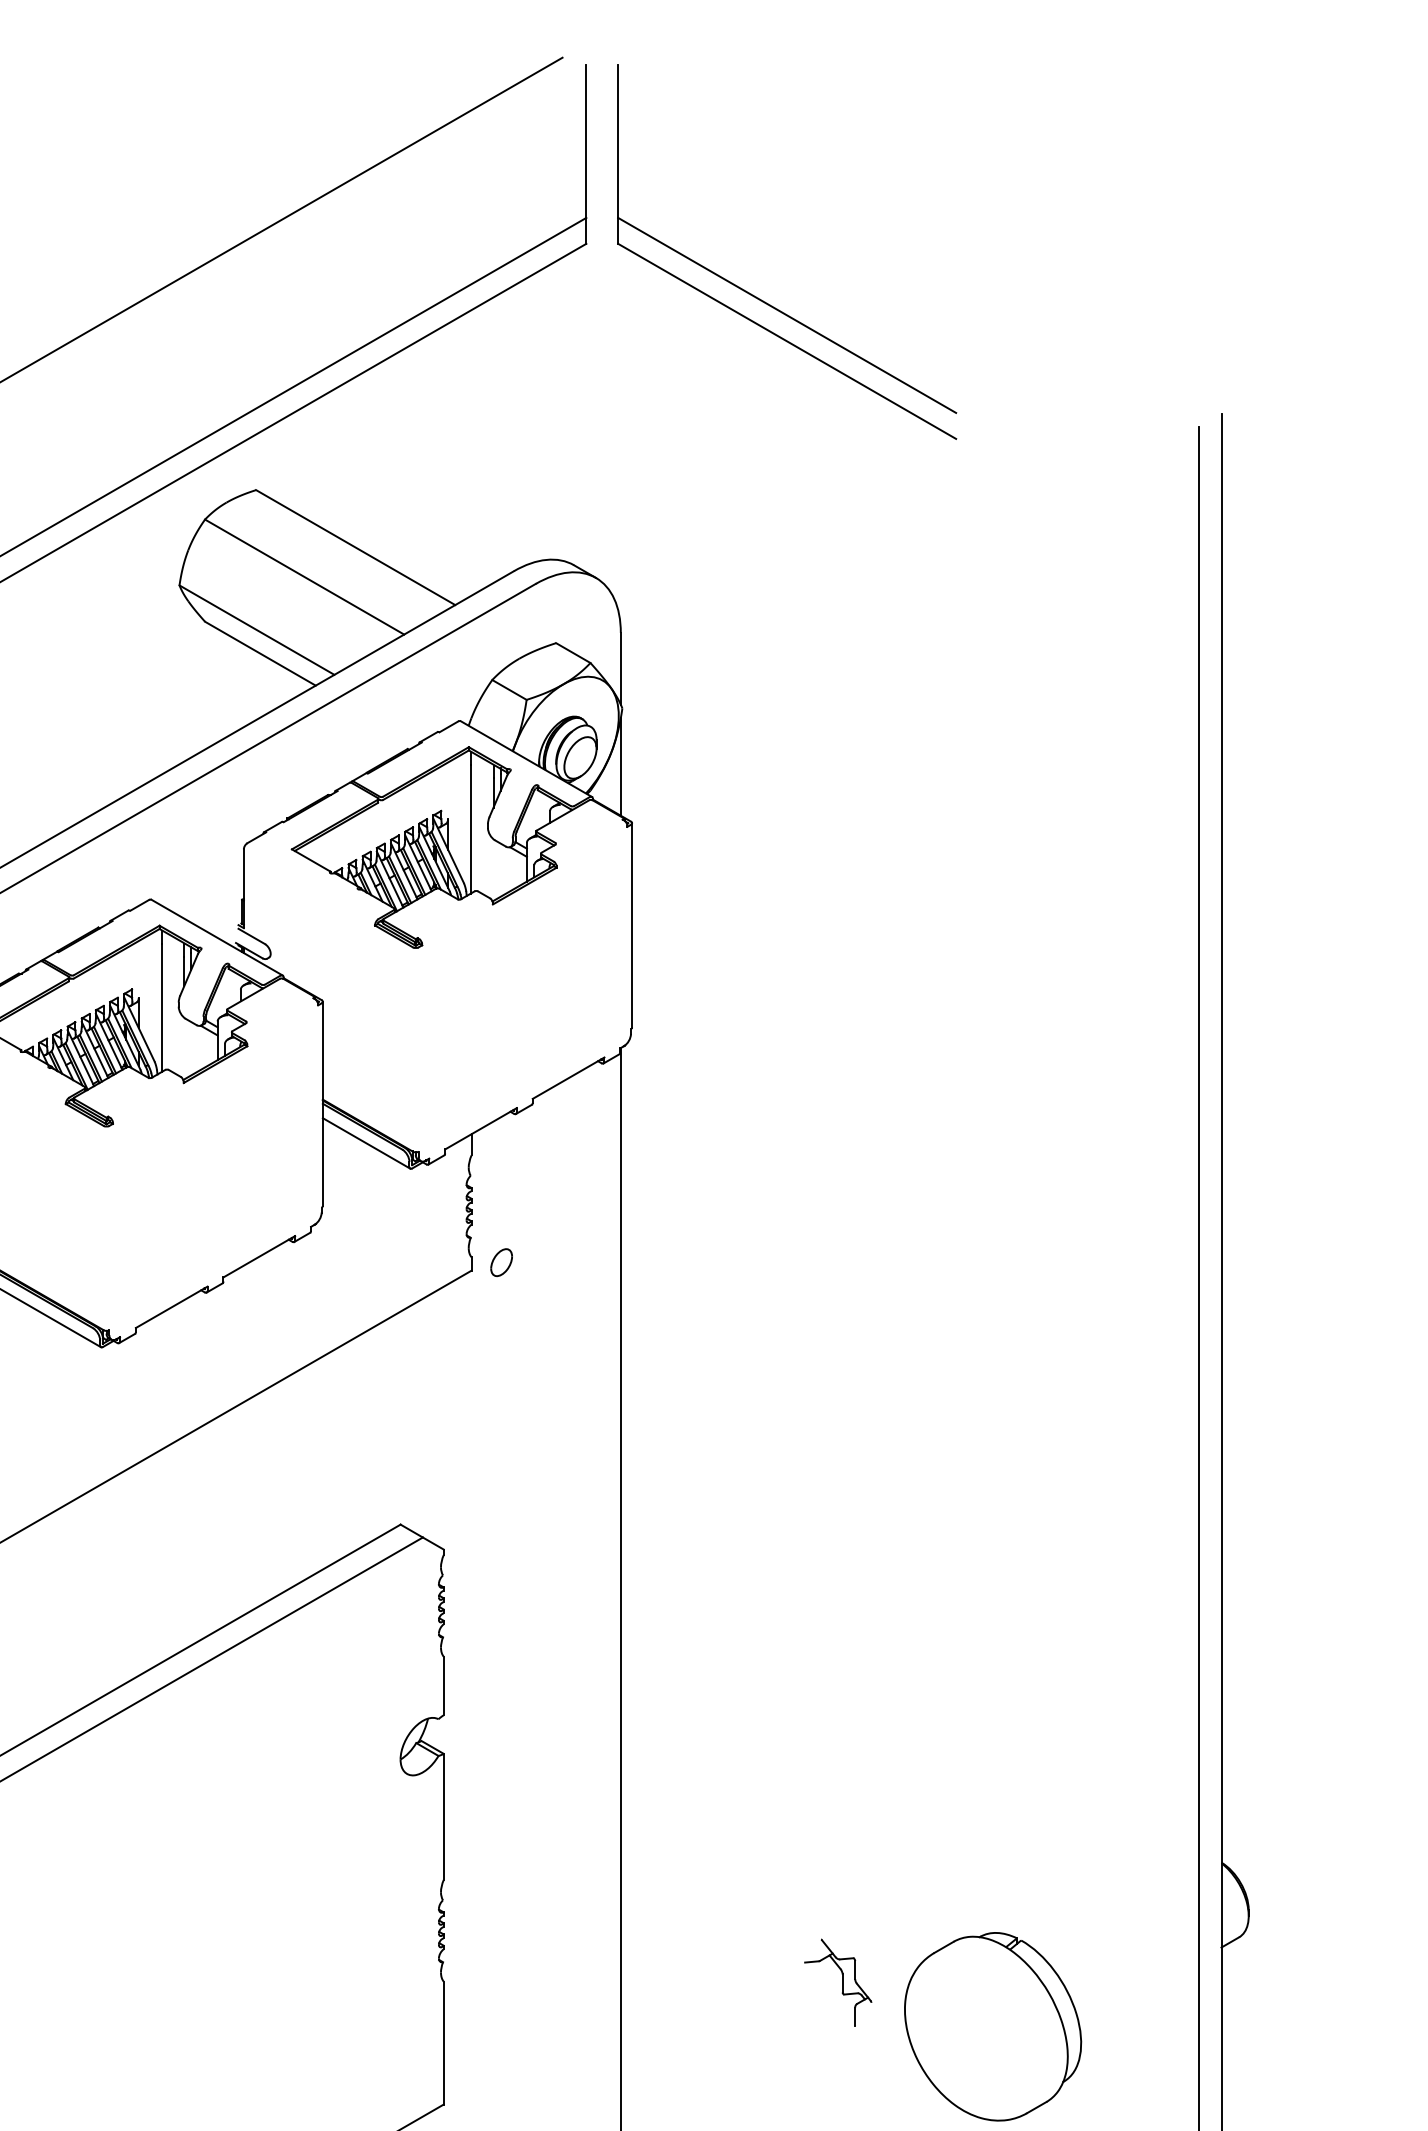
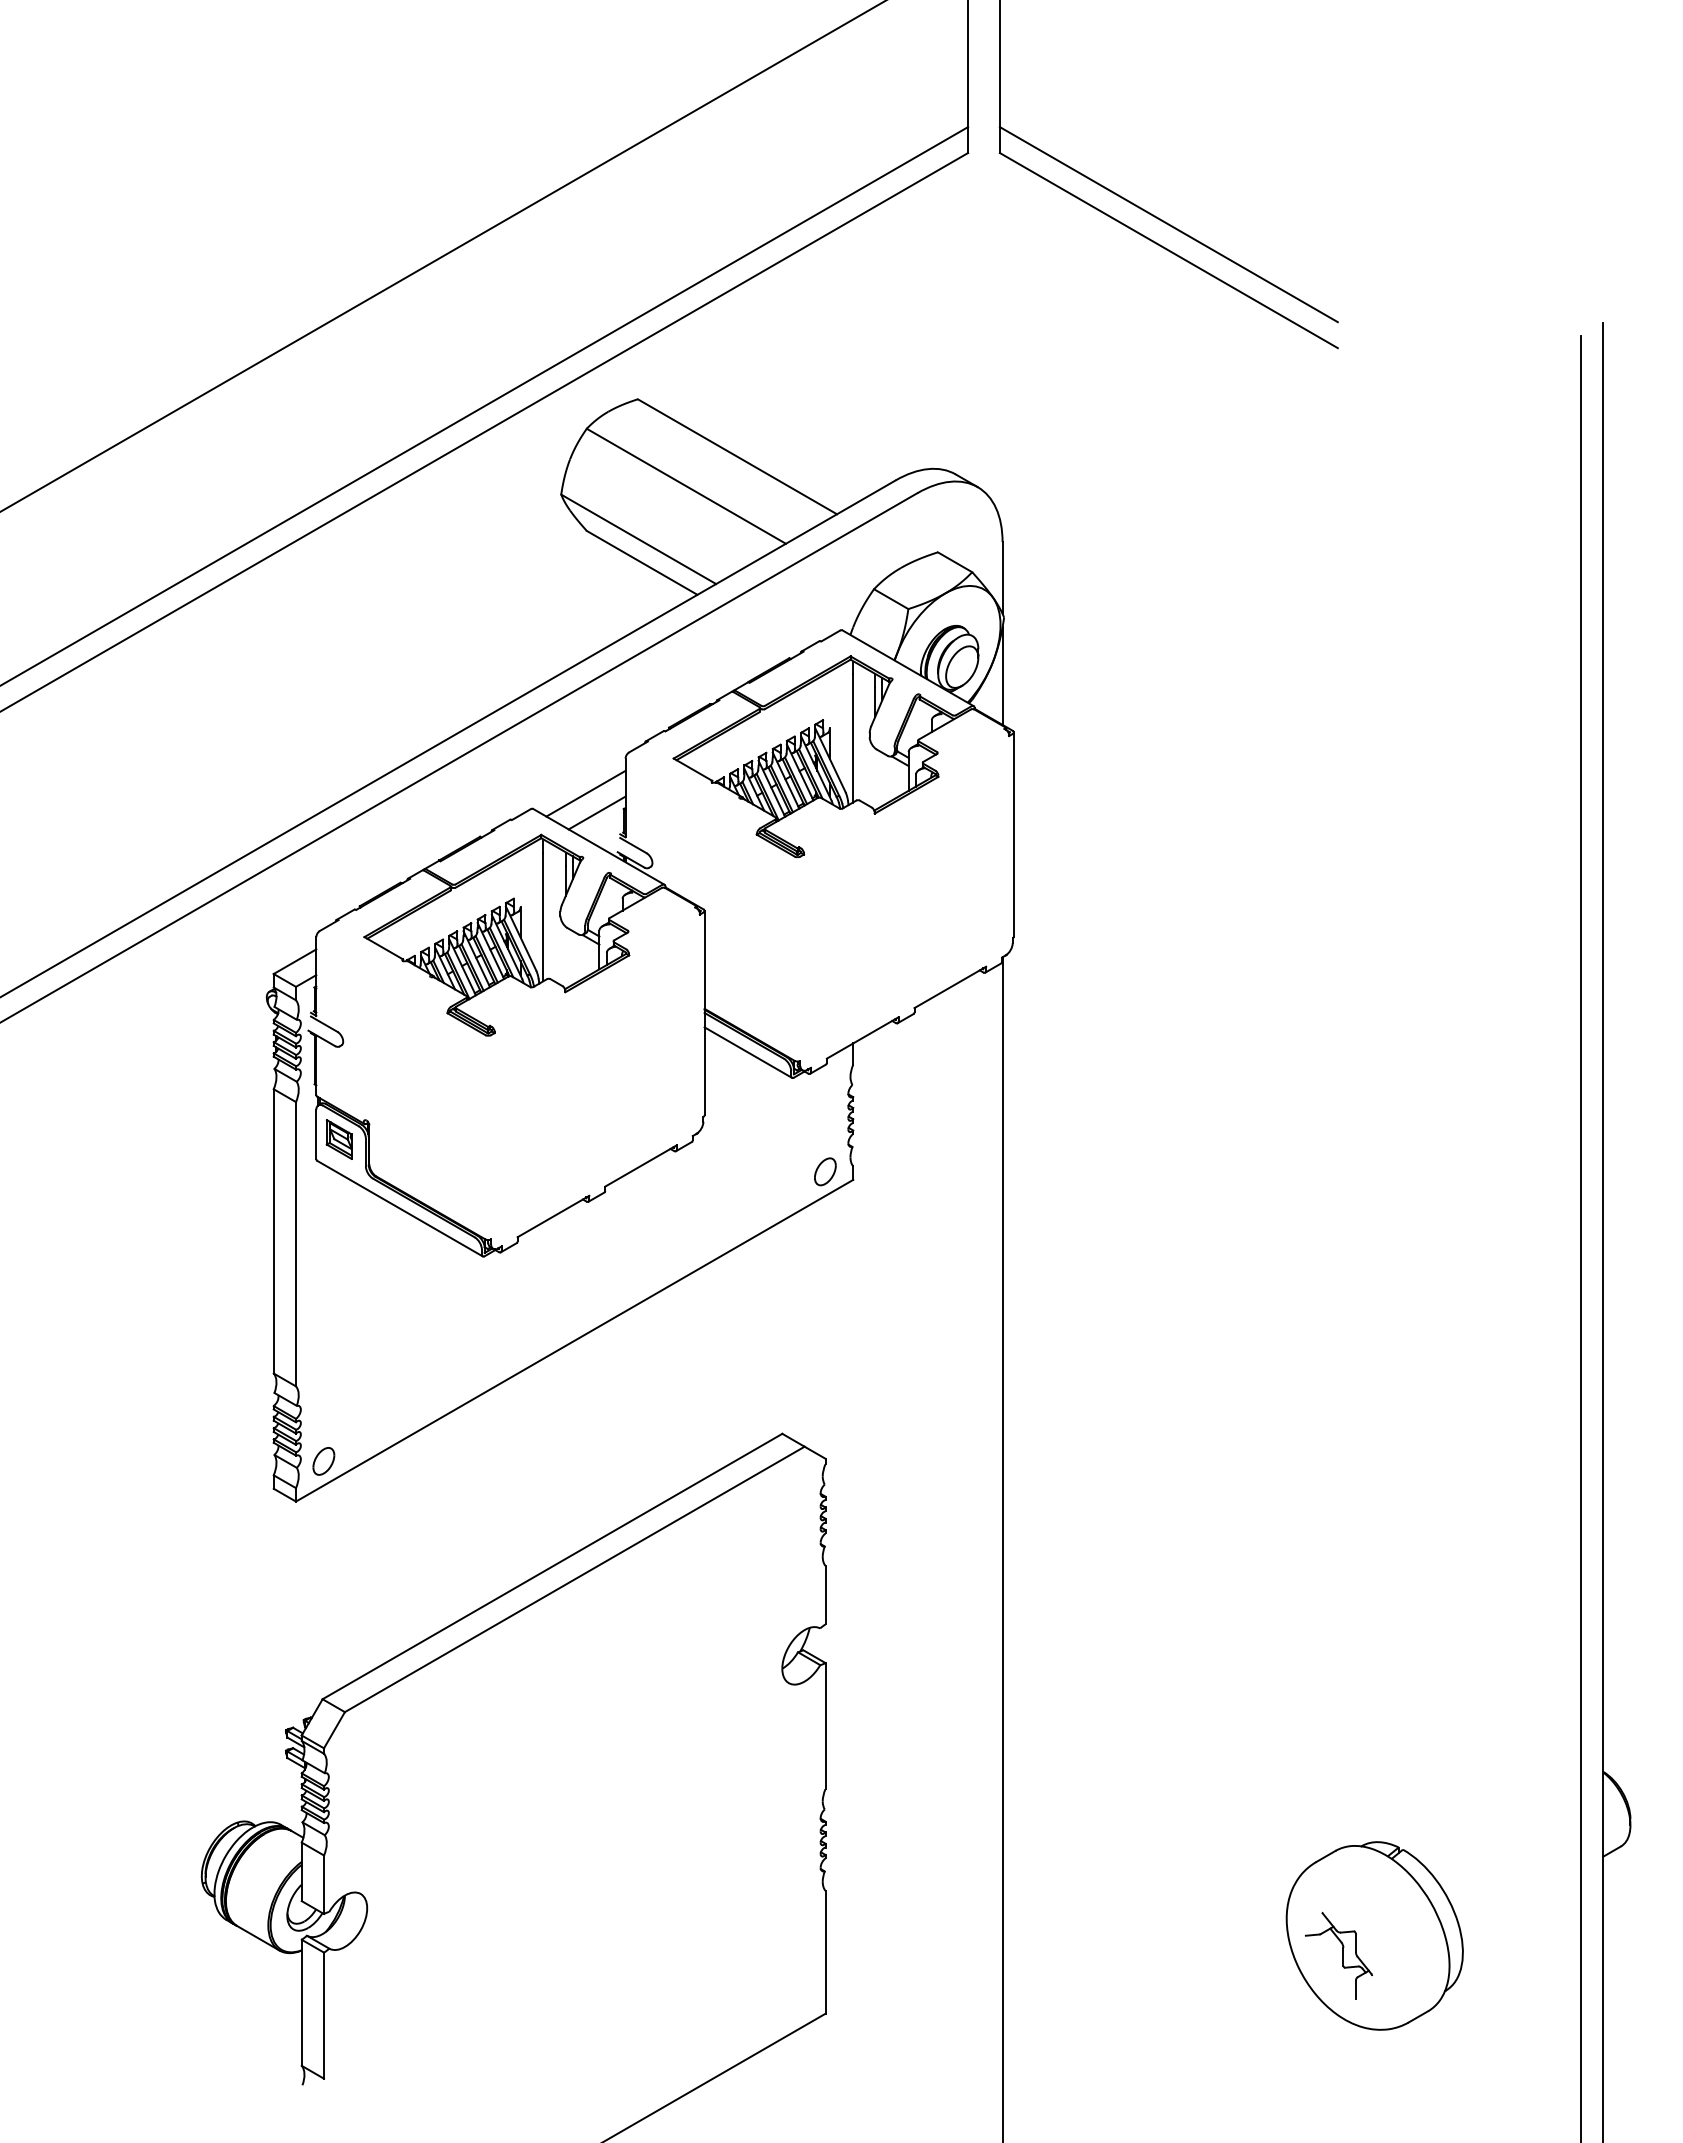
line: (203, 884) -> (585, 793), added
line: (214, 903) -> (596, 812), added
part: (501, 1262) -> (825, 1171), moved
part: (837, 1982) -> (1338, 1955), moved

